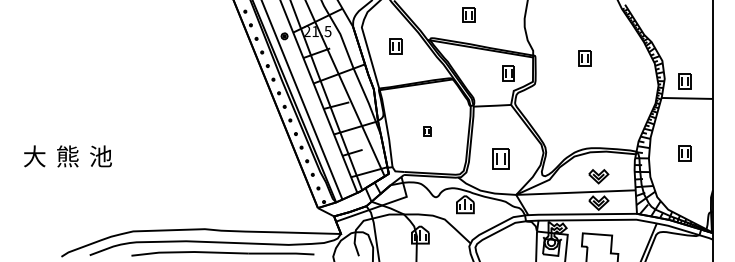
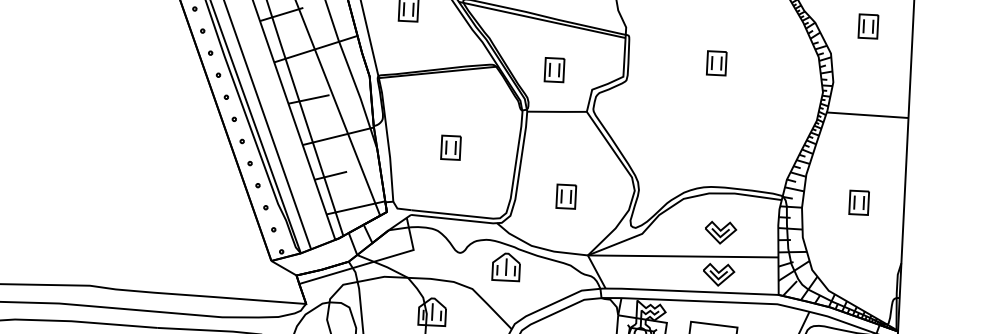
part: (584, 58) -> (715, 63), moved
part: (508, 73) -> (554, 69), moved
part: (684, 81) -> (867, 25), moved
part: (426, 131) -> (450, 147), size x1.67
part: (500, 158) -> (565, 196), size x0.71

